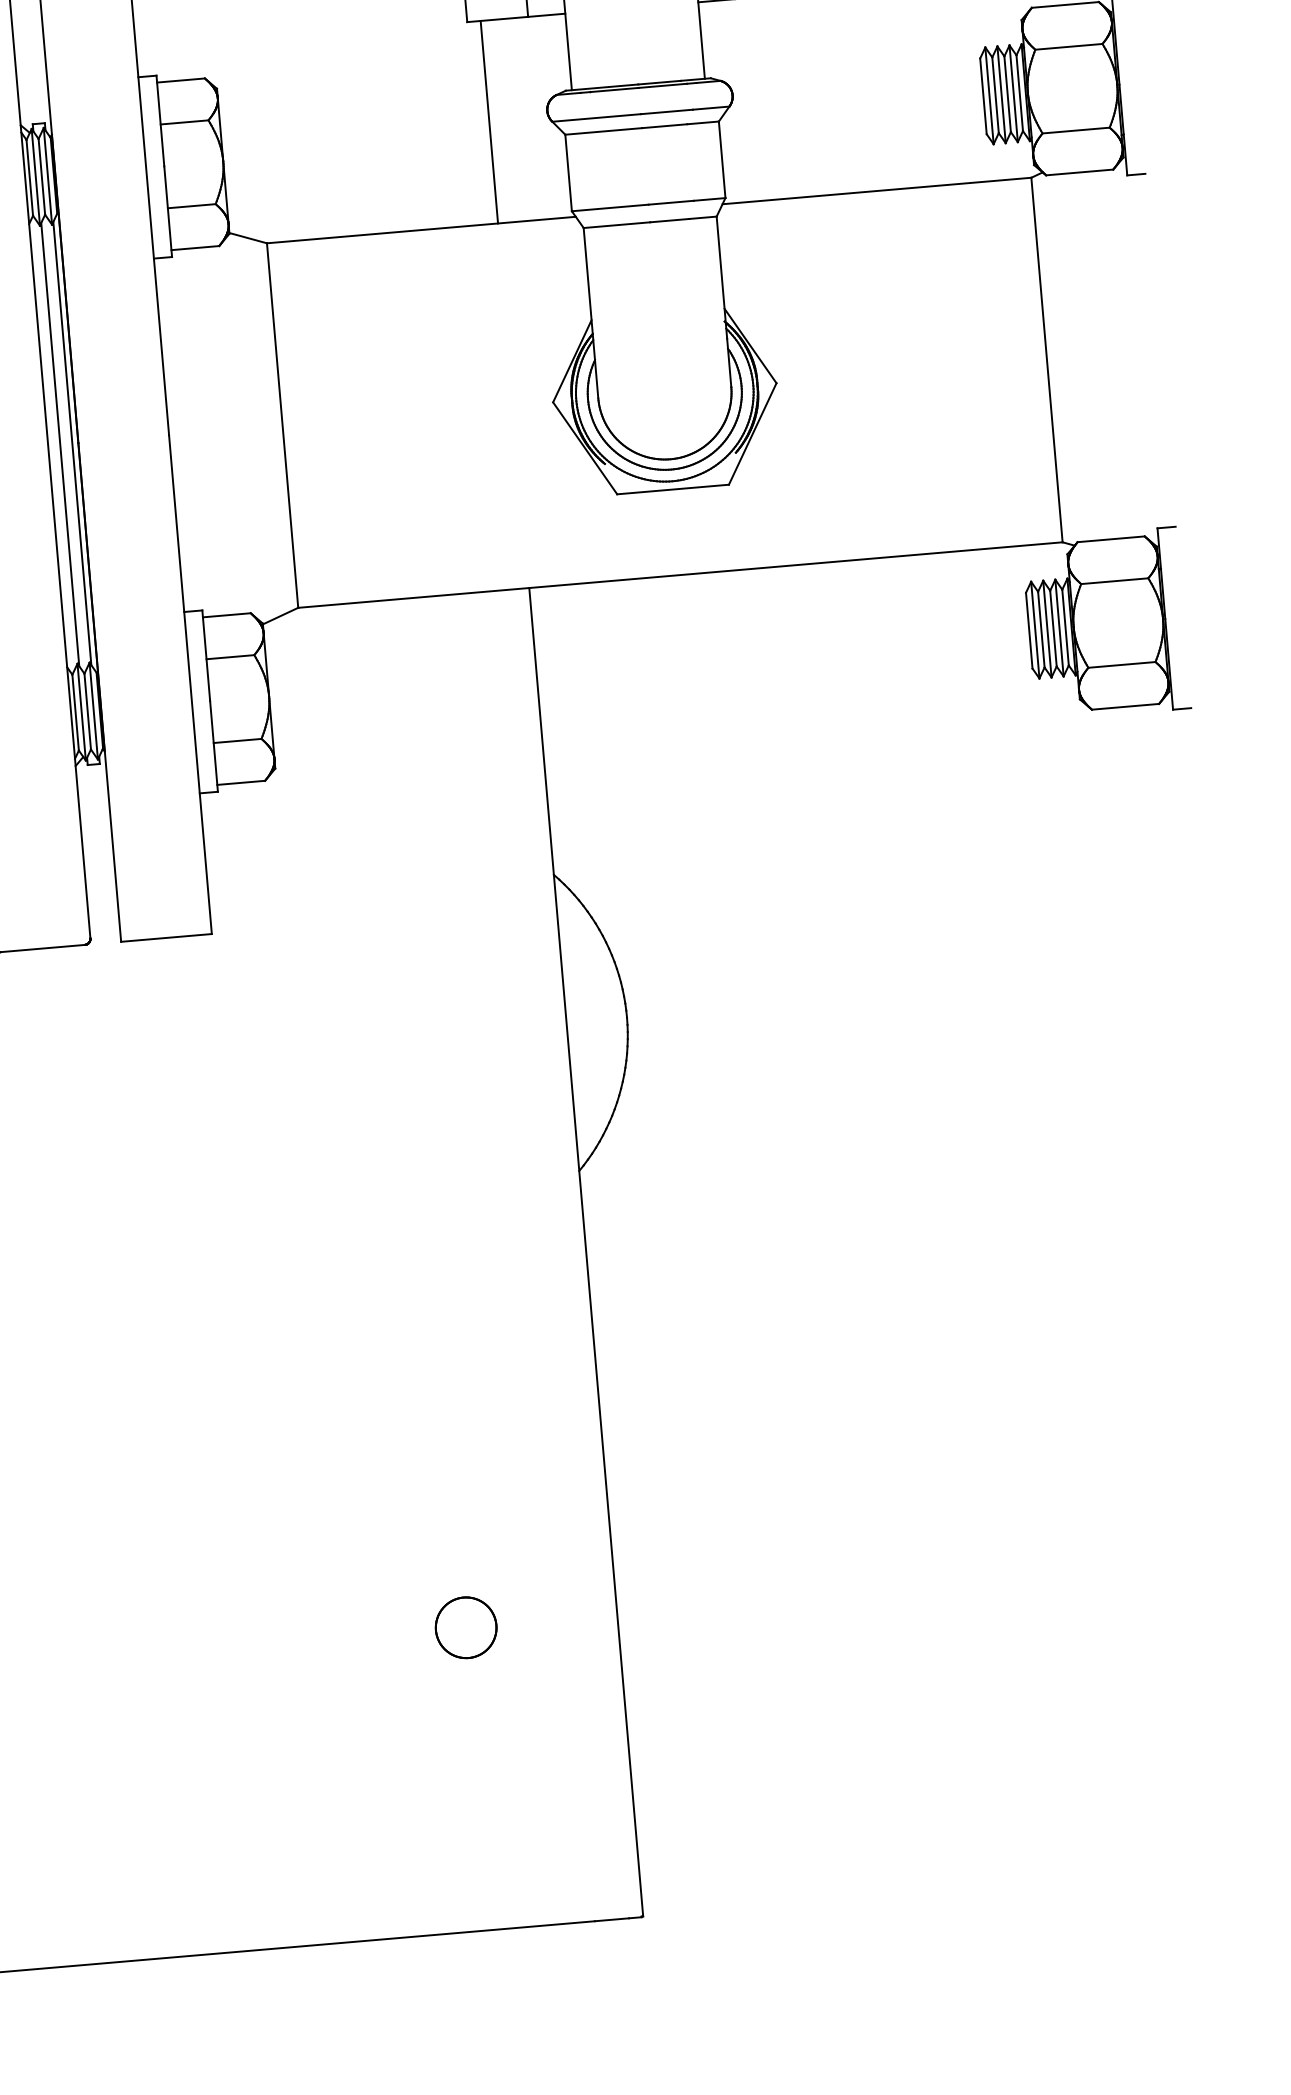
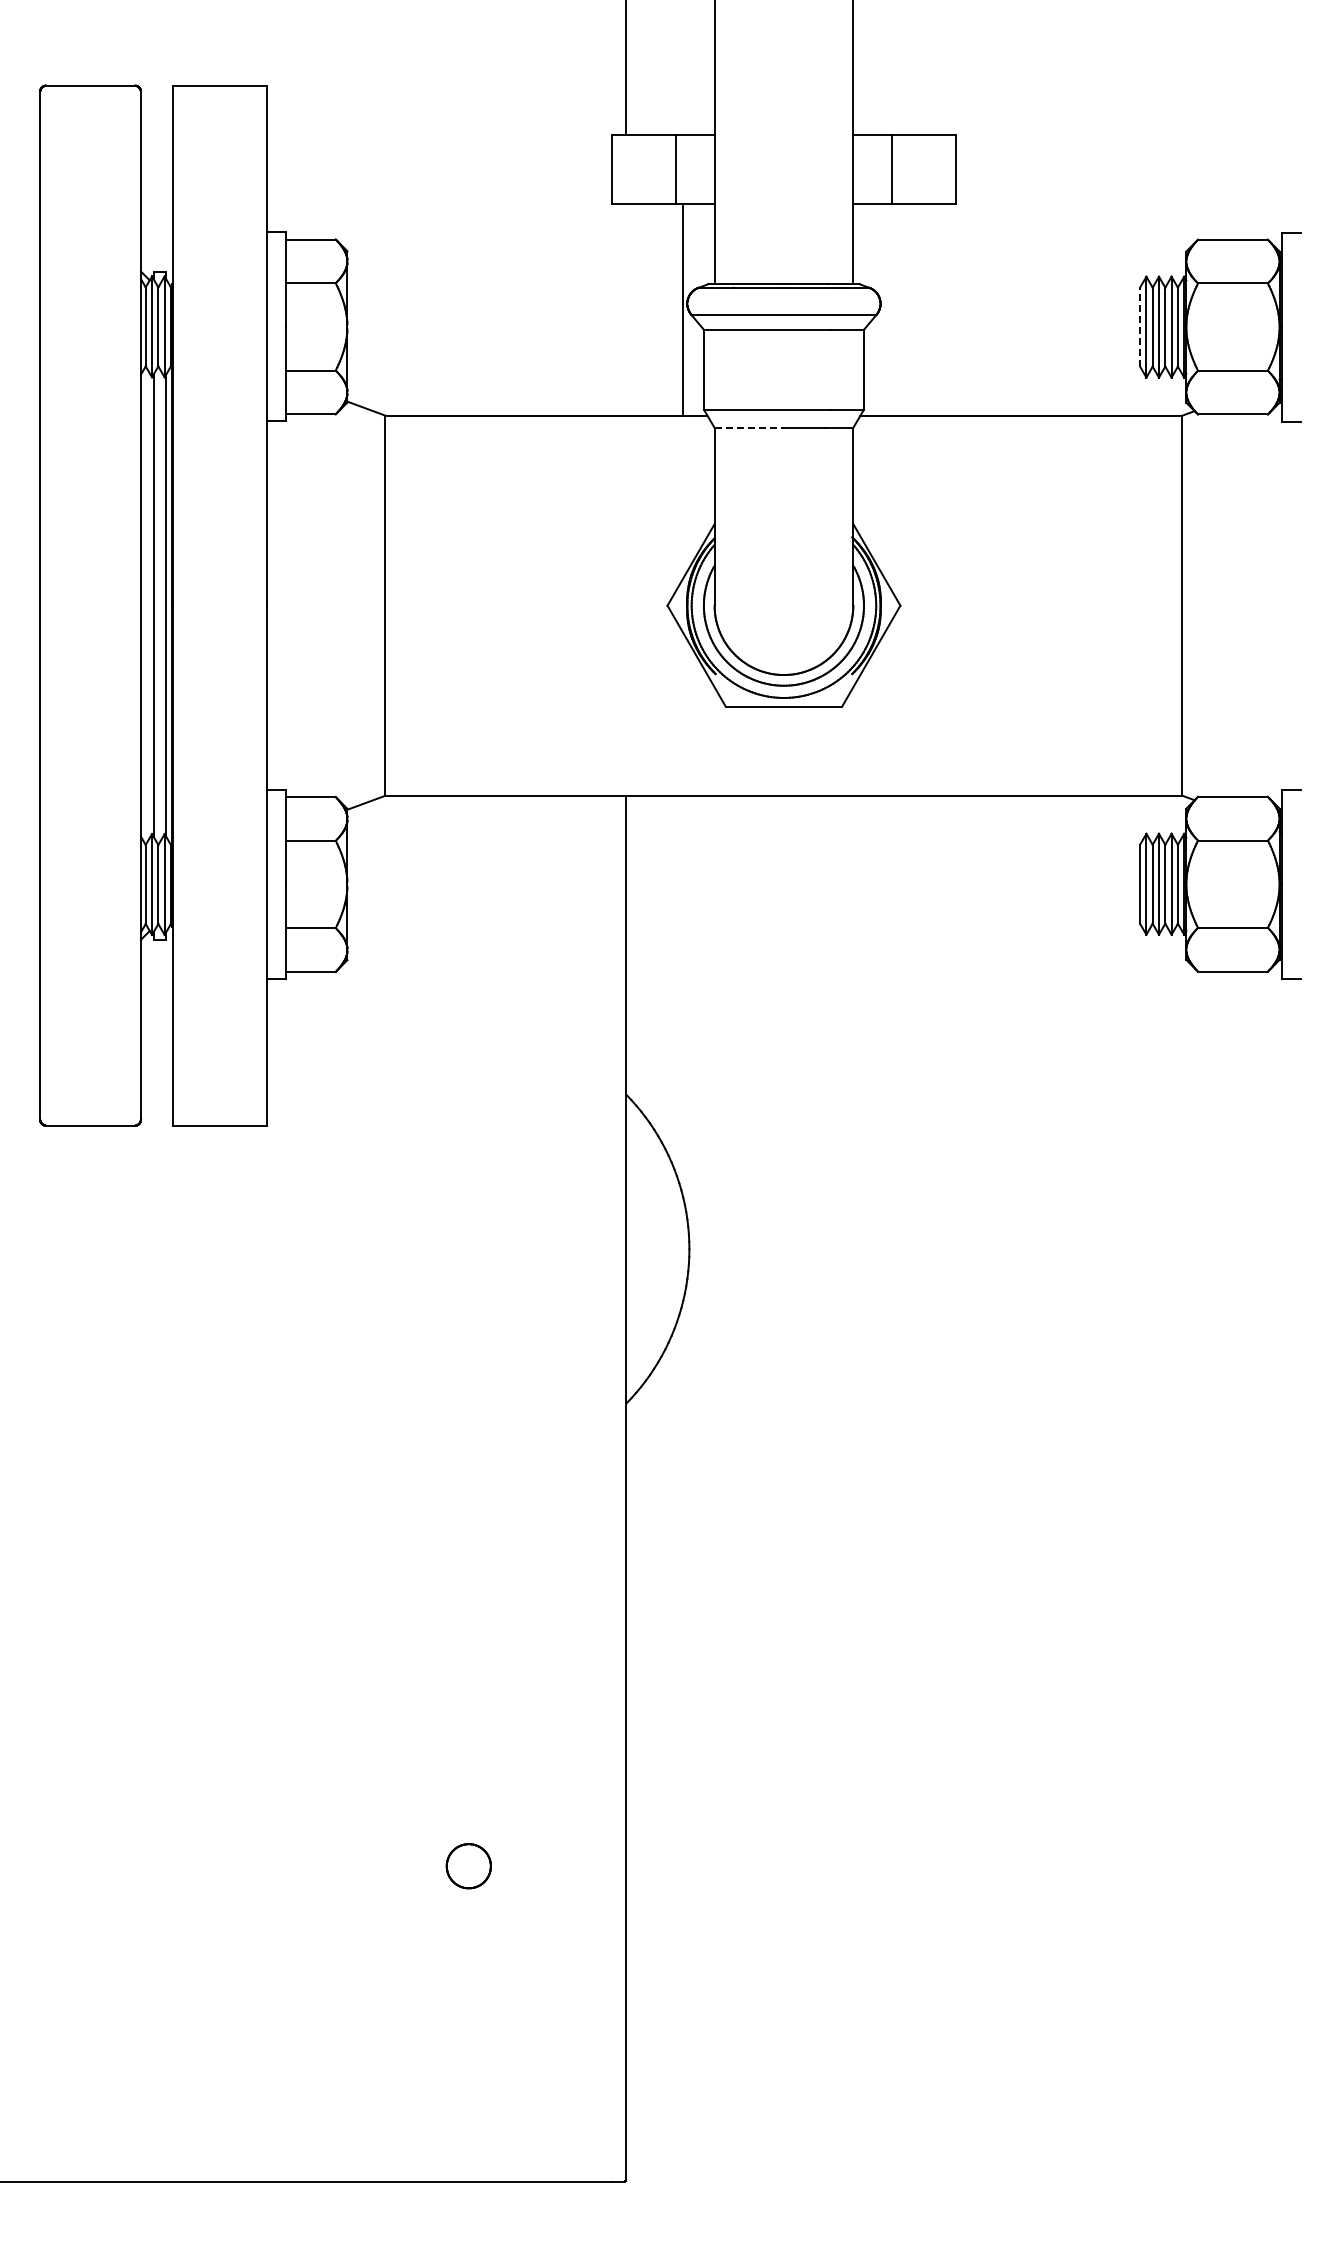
line: (983, 95) -> (1140, 326), solid -> dashed
line: (489, 121) -> (683, 309), moved
line: (617, 224) -> (749, 427), solid -> dashed
part: (465, 1626) -> (468, 1865), size x0.7

